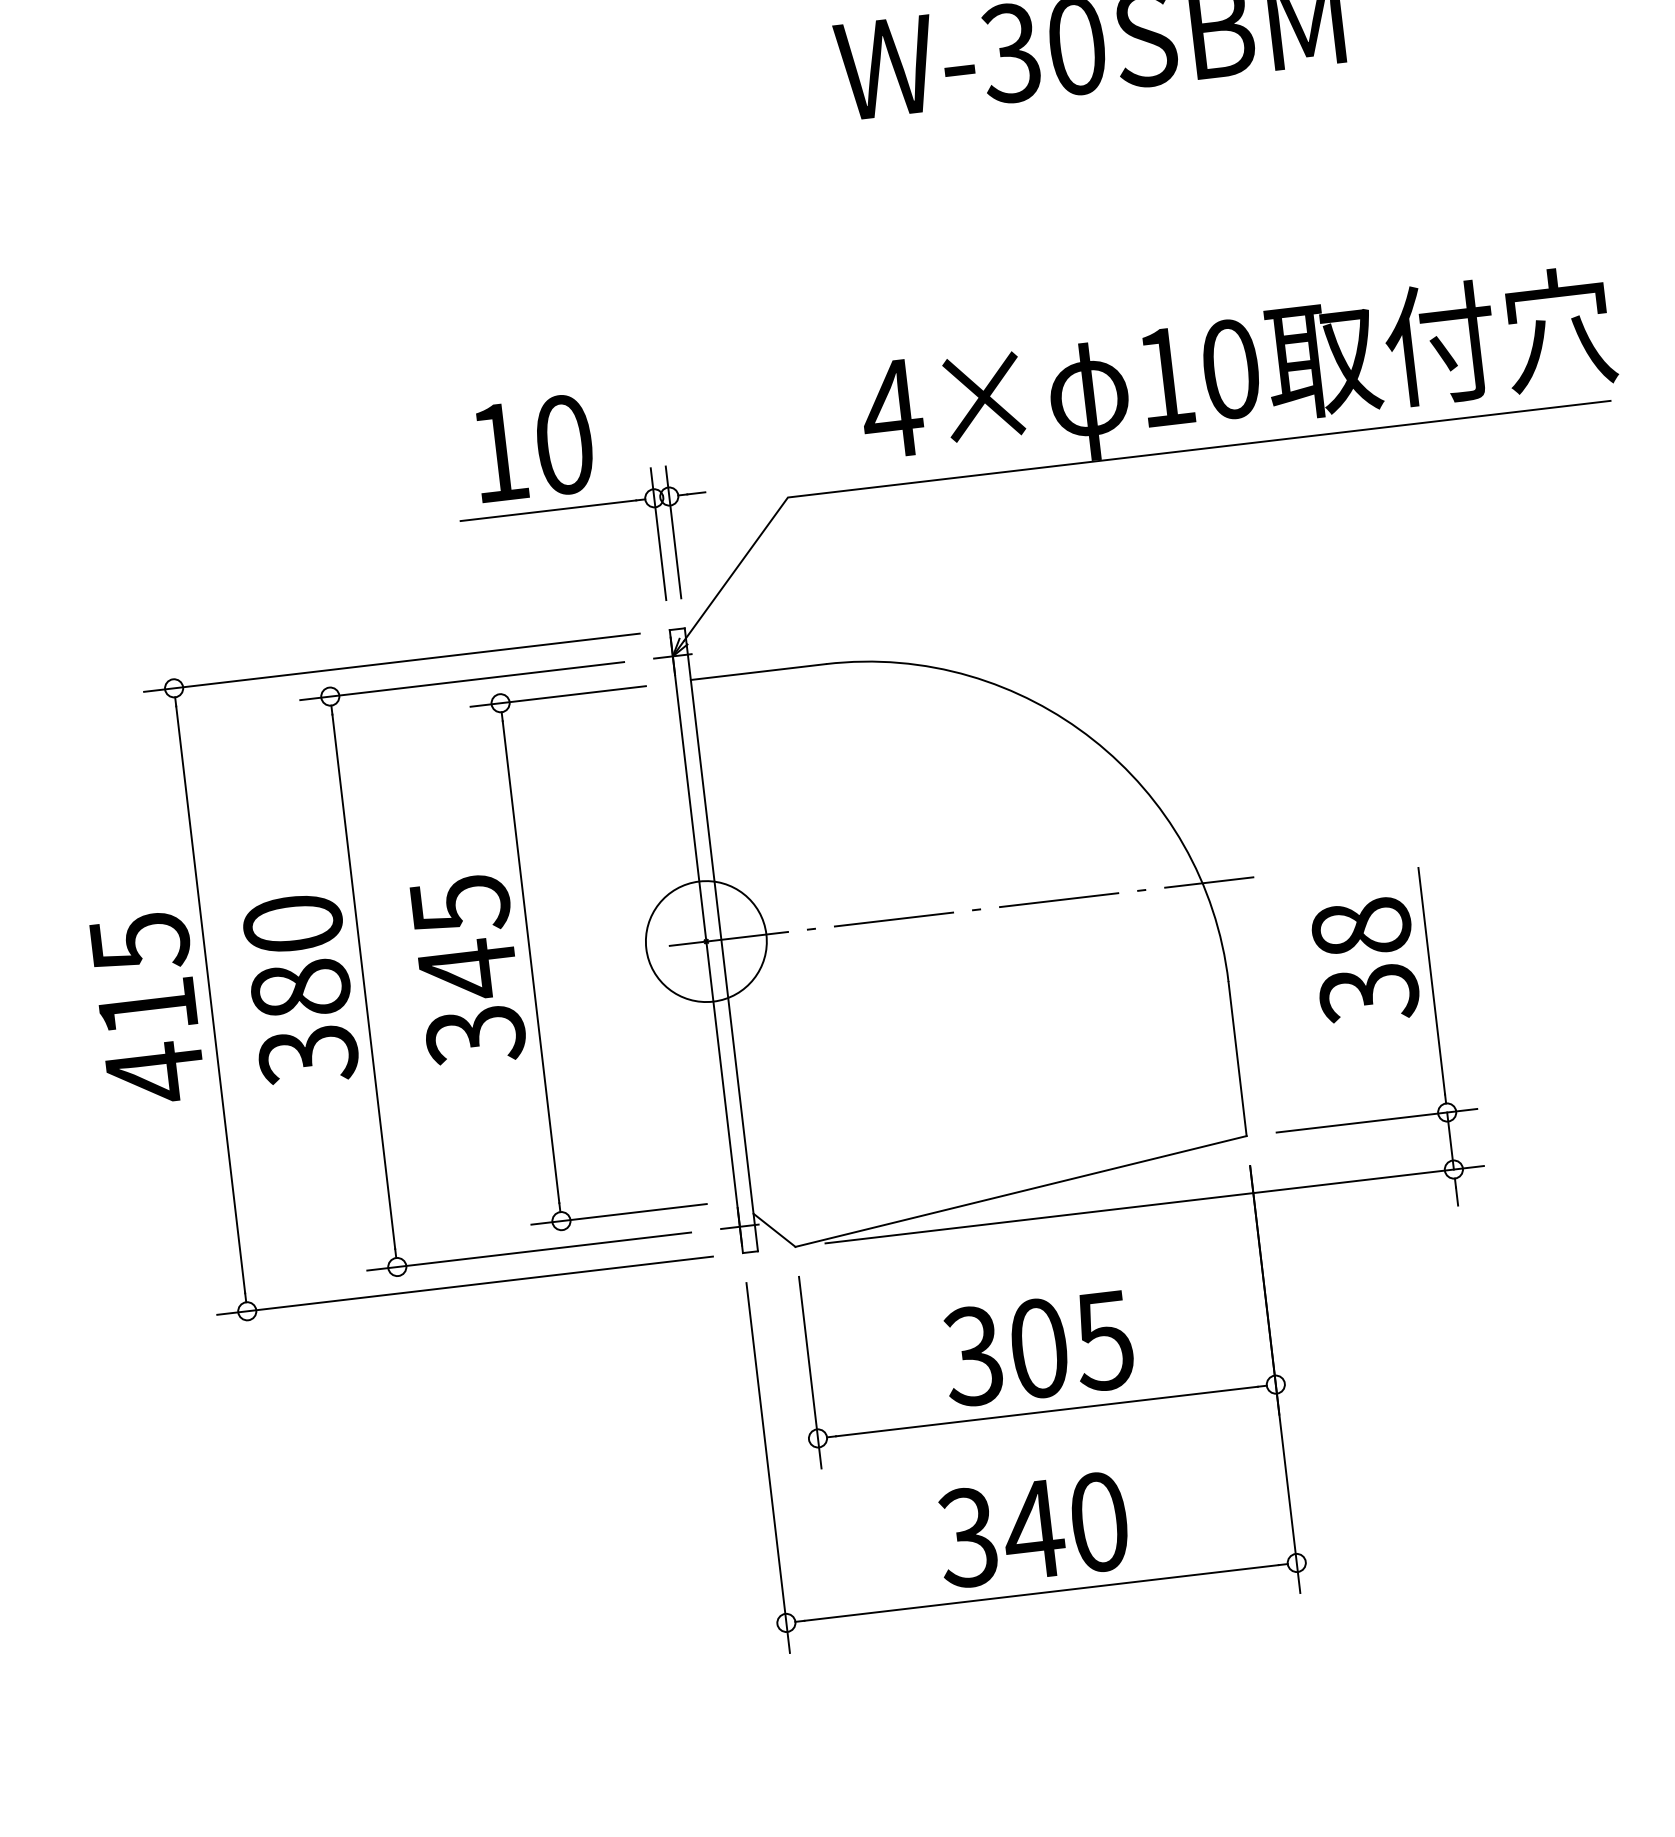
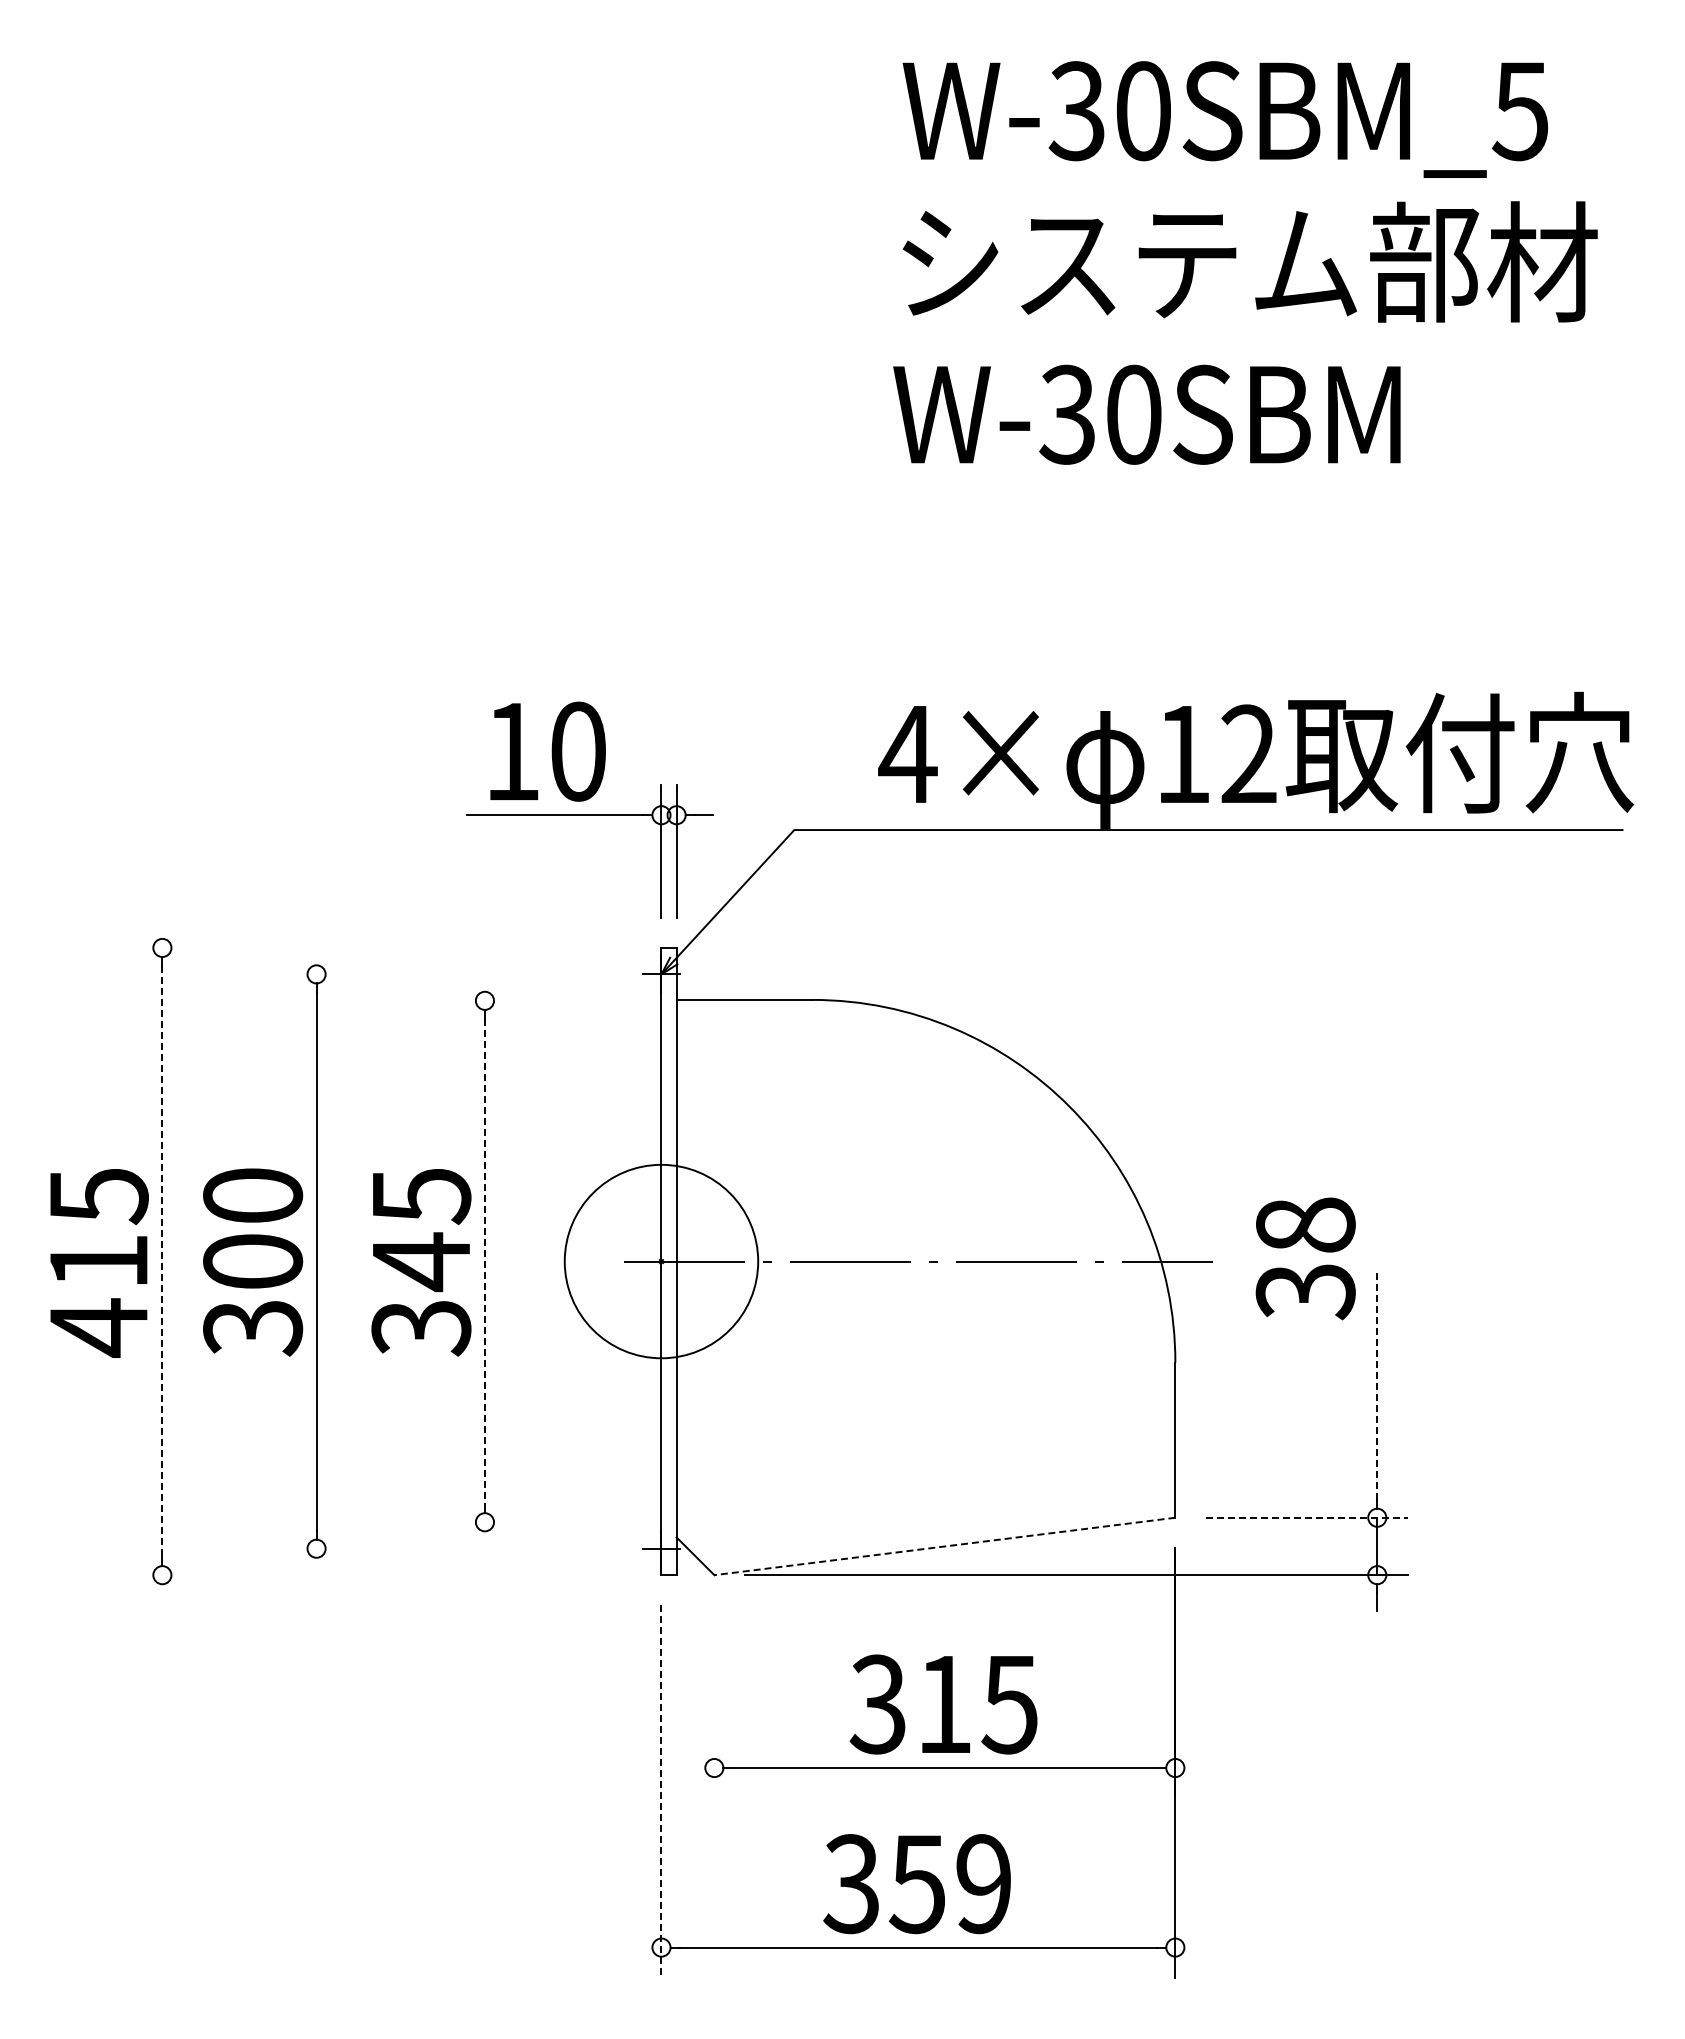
text: (1230, 369) -> (1248, 754), 10 -> 12
line: (391, 662) -> (381, 947), removed
line: (462, 681) -> (449, 974), removed
line: (557, 696) -> (542, 1000), removed
circle: (706, 941) -> (661, 1261), size x1.6
text: (1365, 960) -> (1305, 1258), moved
line: (530, 962) -> (484, 1261), solid -> dashed
line: (1431, 981) -> (1377, 1385), solid -> dashed
text: (301, 989) -> (253, 1261), 380 -> 300
line: (210, 1000) -> (162, 1262), solid -> dashed
line: (1376, 1120) -> (1306, 1517), solid -> dashed
line: (1020, 1191) -> (944, 1546), solid -> dashed
line: (618, 1214) -> (542, 1522), removed
line: (529, 1251) -> (449, 1548), removed
line: (464, 1286) -> (381, 1575), removed
text: (1039, 1348) -> (944, 1704), 305 -> 315
line: (810, 1372) -> (714, 1701), removed
line: (768, 1468) -> (661, 1792), solid -> dashed
text: (1065, 1526) -> (949, 1884), 340 -> 359

